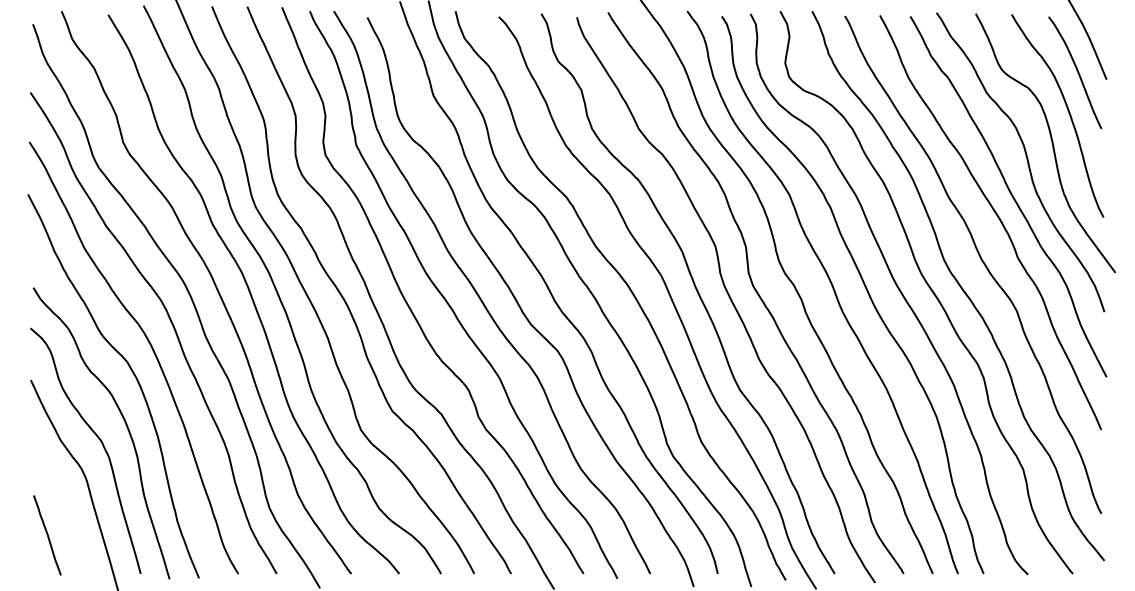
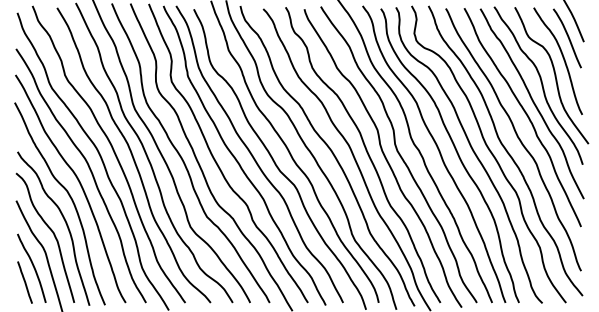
curve: (61, 504) -> (32, 266), added

